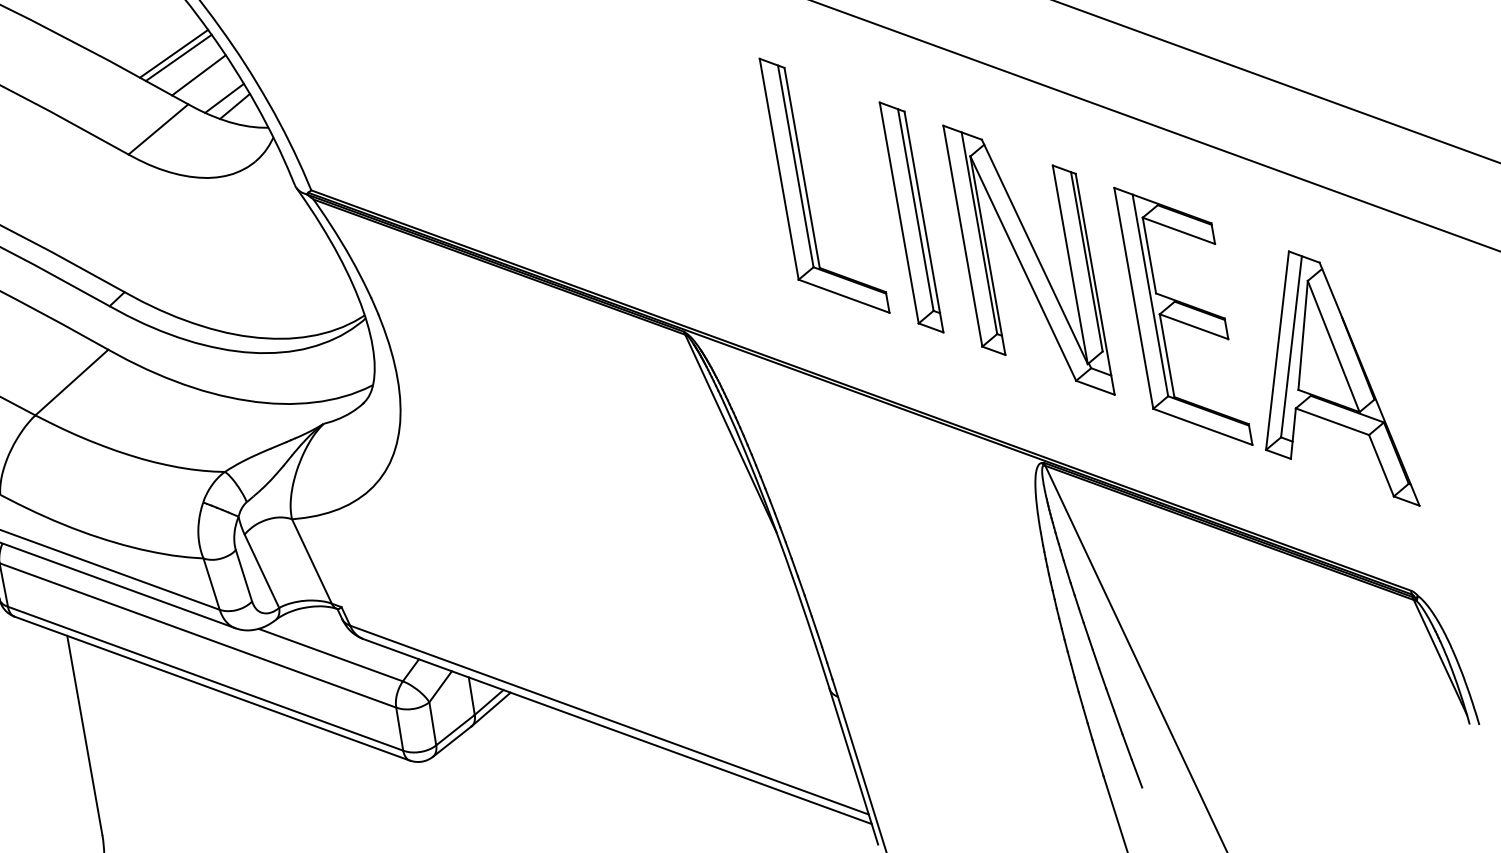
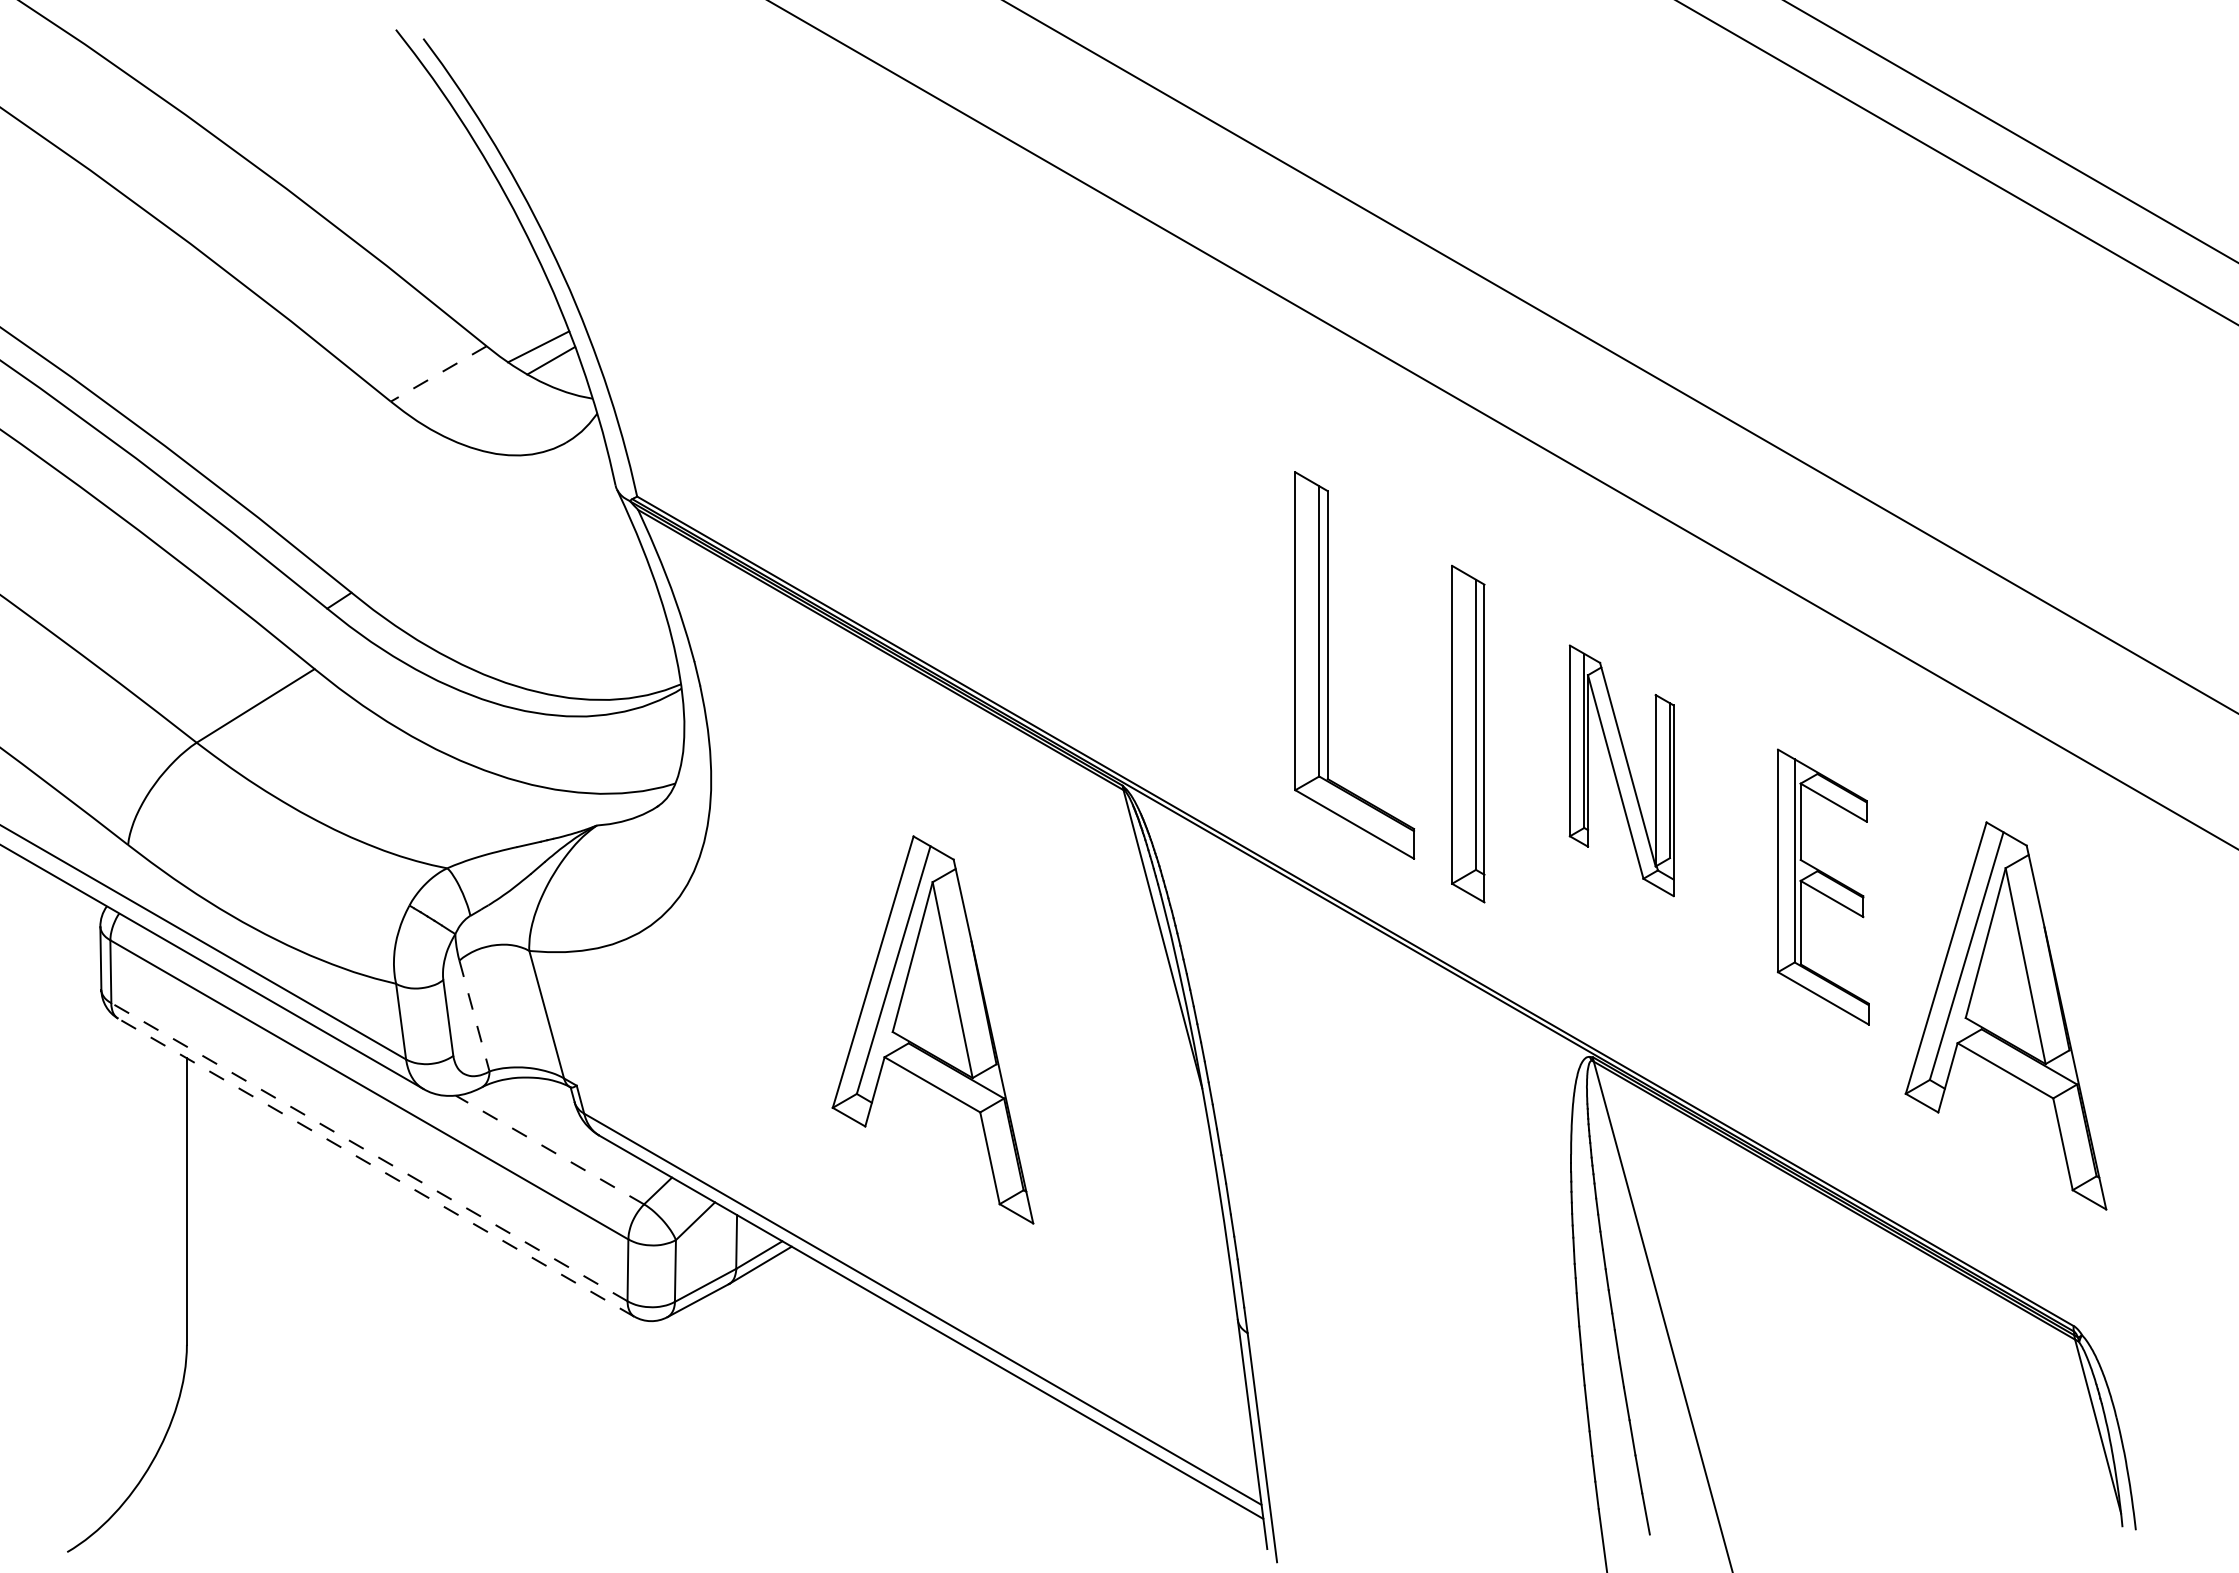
line: (173, 54) -> (478, 272), removed
line: (178, 58) -> (484, 279), removed
line: (198, 75) -> (508, 308), removed
line: (158, 129) -> (438, 374), solid -> dashed
part: (806, 188) -> (1328, 665), moved
part: (911, 217) -> (1468, 733), moved
part: (1028, 260) -> (1621, 770), size x0.6
part: (1183, 315) -> (1823, 886), size x0.7
part: (581, 524) -> (932, 1029), added
line: (261, 571) -> (474, 1016), solid -> dashed
line: (331, 655) -> (550, 1150), solid -> dashed
line: (205, 678) -> (369, 1151), solid -> dashed
line: (211, 688) -> (375, 1167), solid -> dashed

